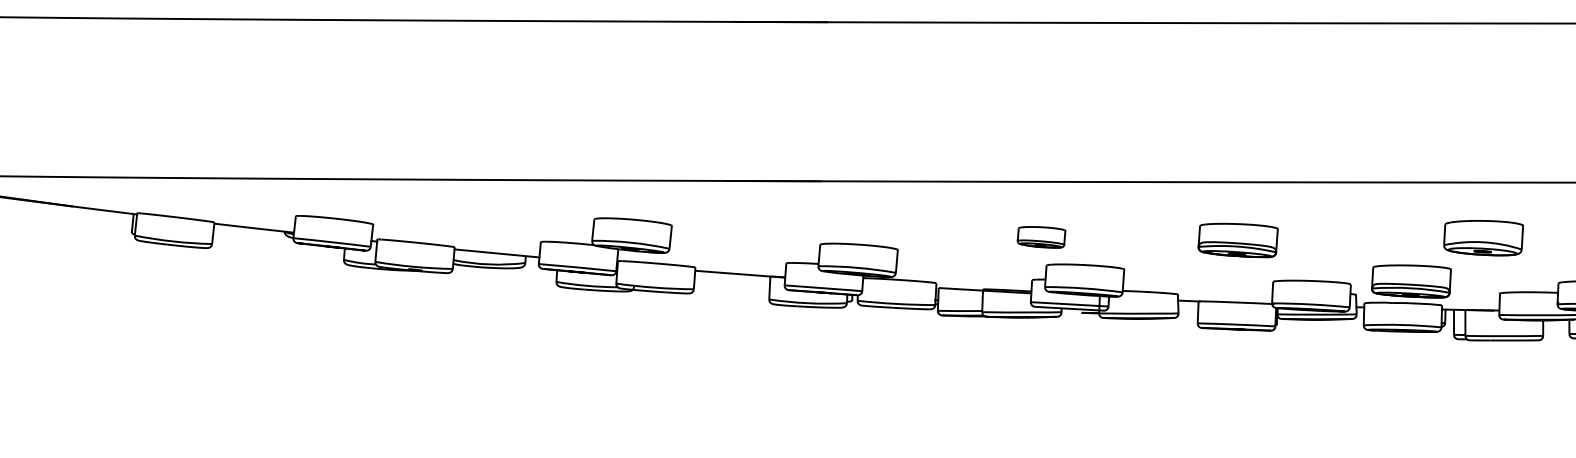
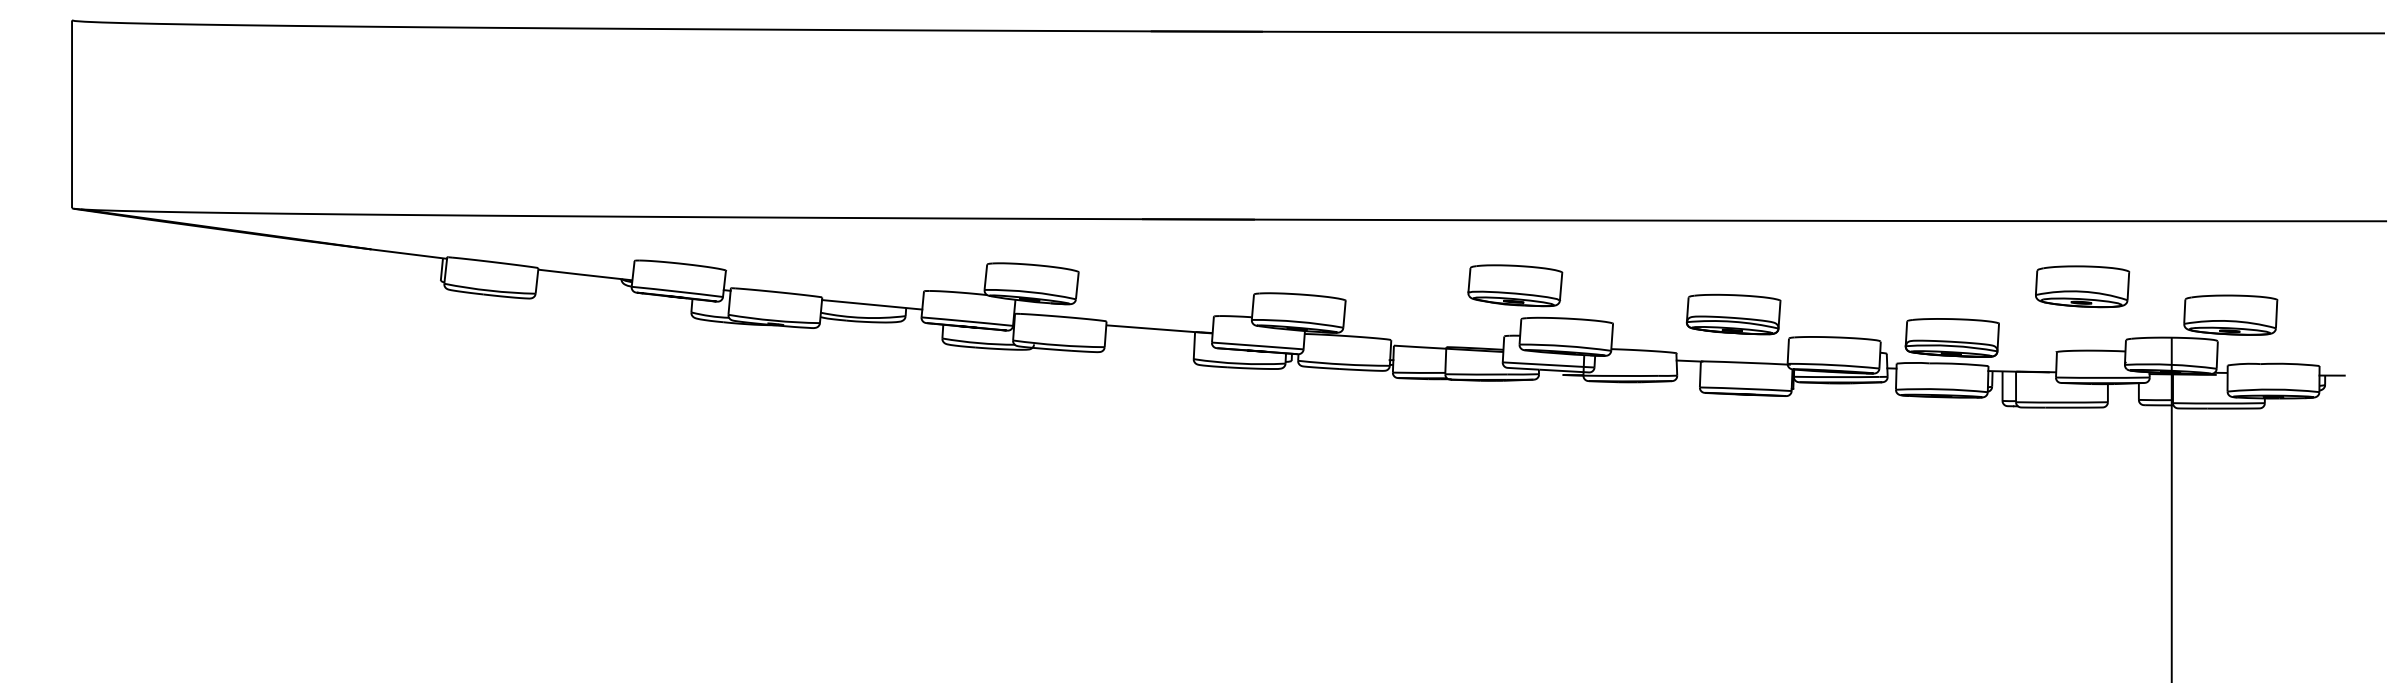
part: (1041, 237) -> (1515, 285), size x1.67
part: (1483, 237) -> (2082, 286), moved
part: (1238, 240) -> (1733, 314), moved

